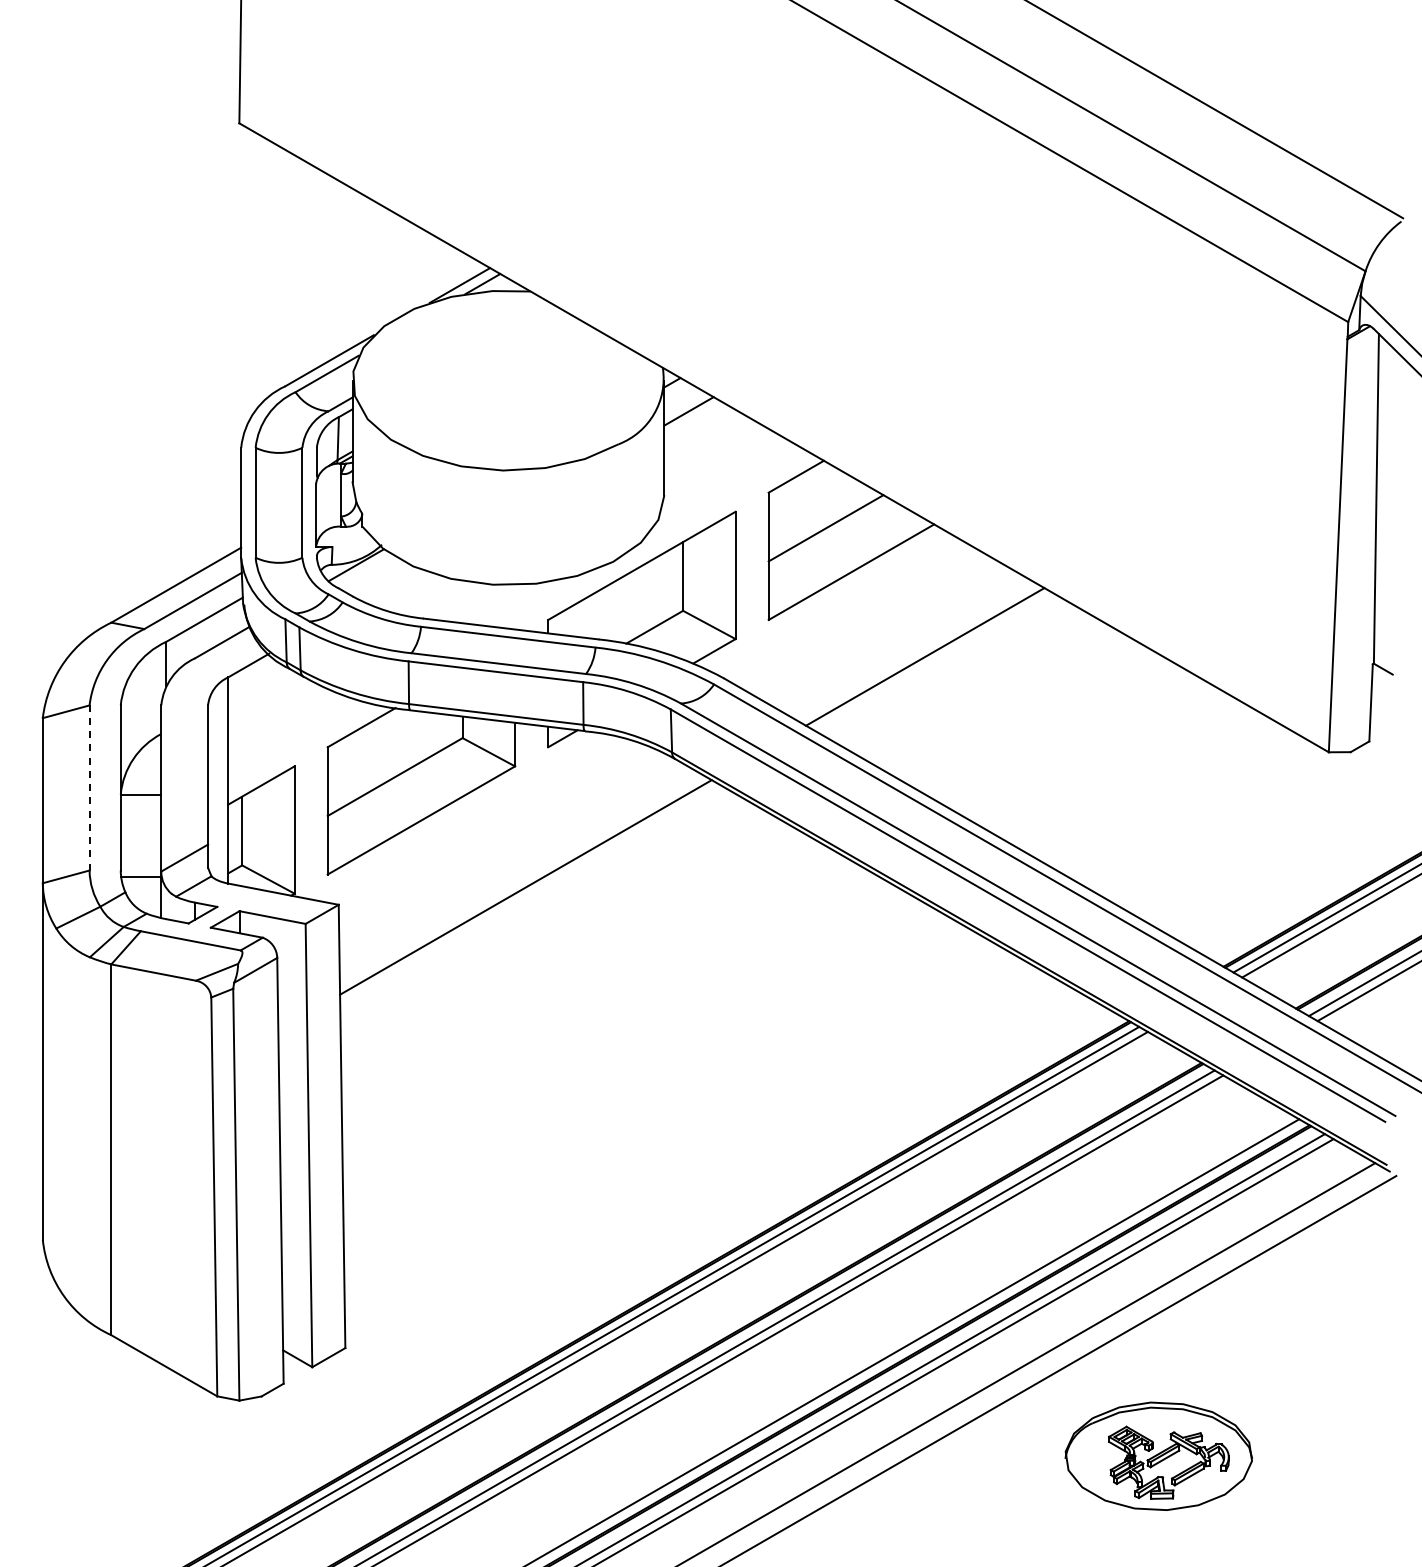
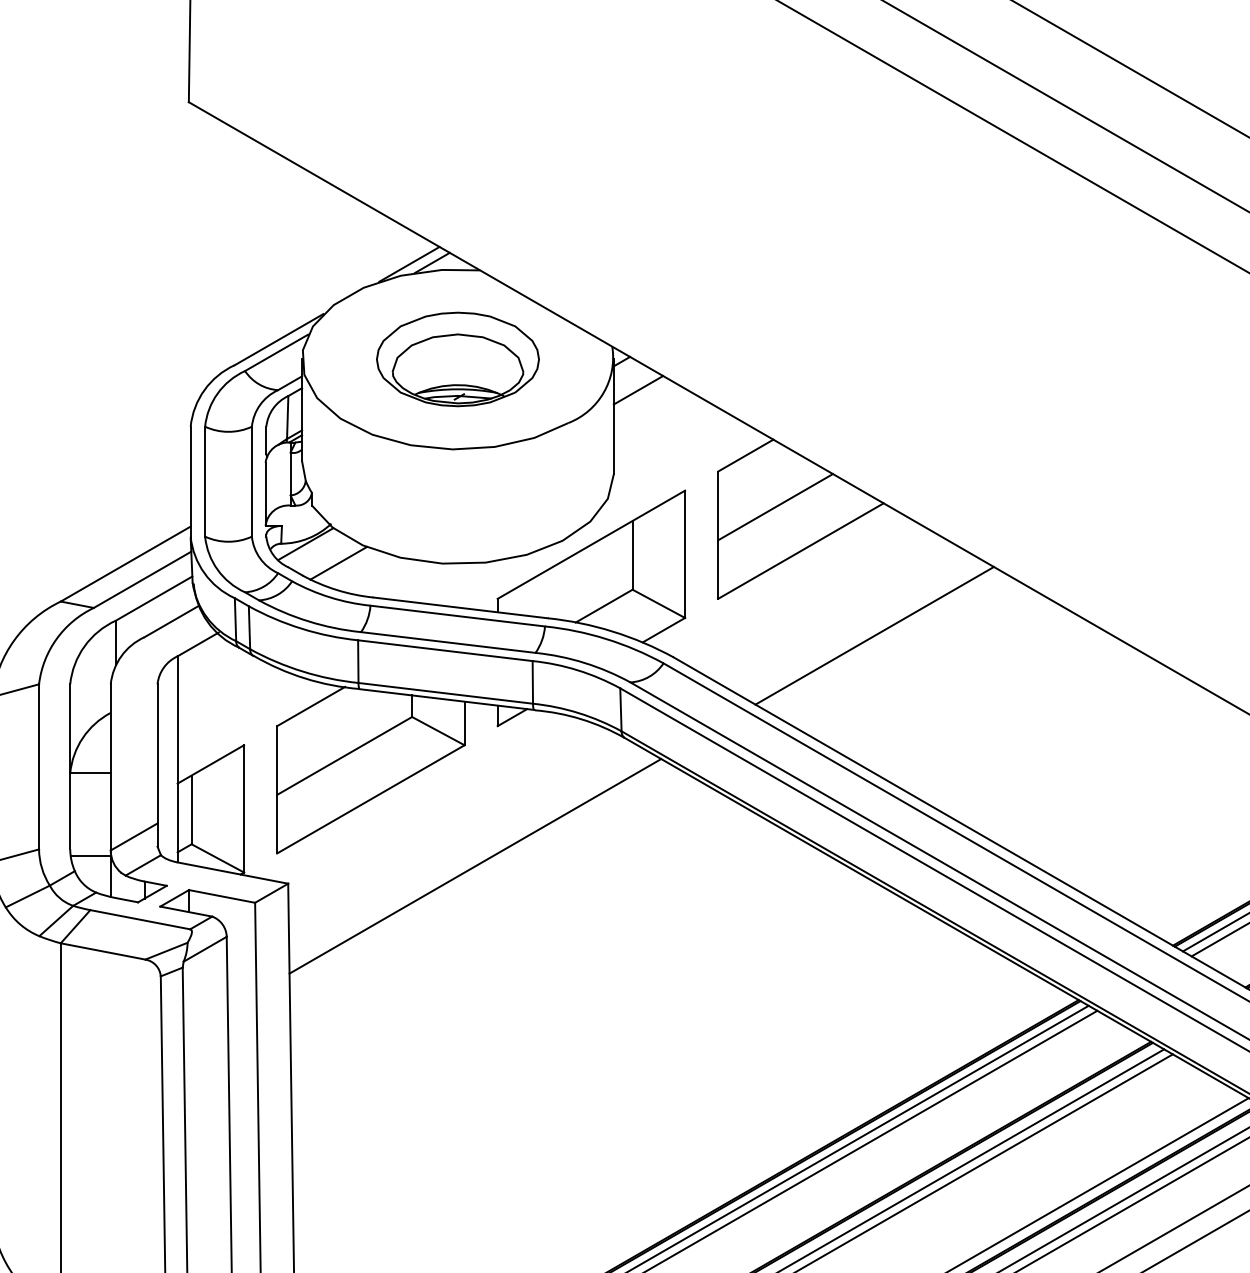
part: (508, 380) -> (457, 359), added
line: (388, 584) -> (337, 563), added
line: (89, 787) -> (38, 766), dashed -> solid

